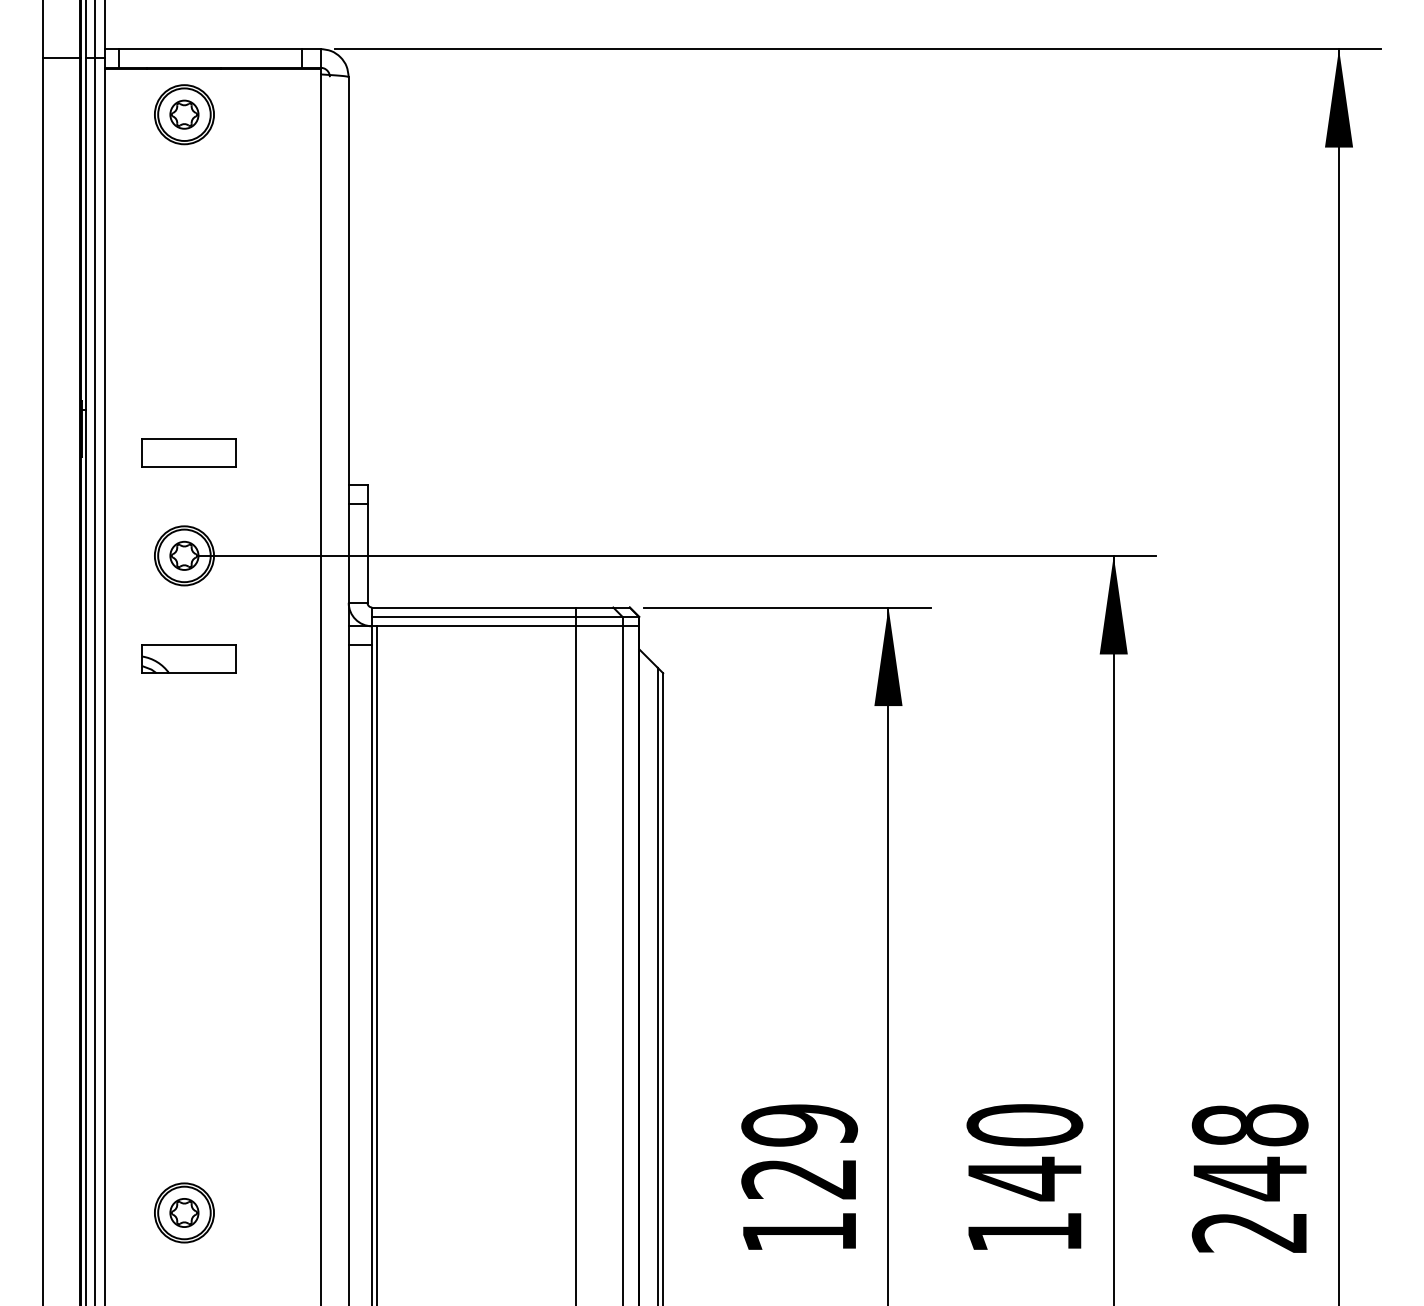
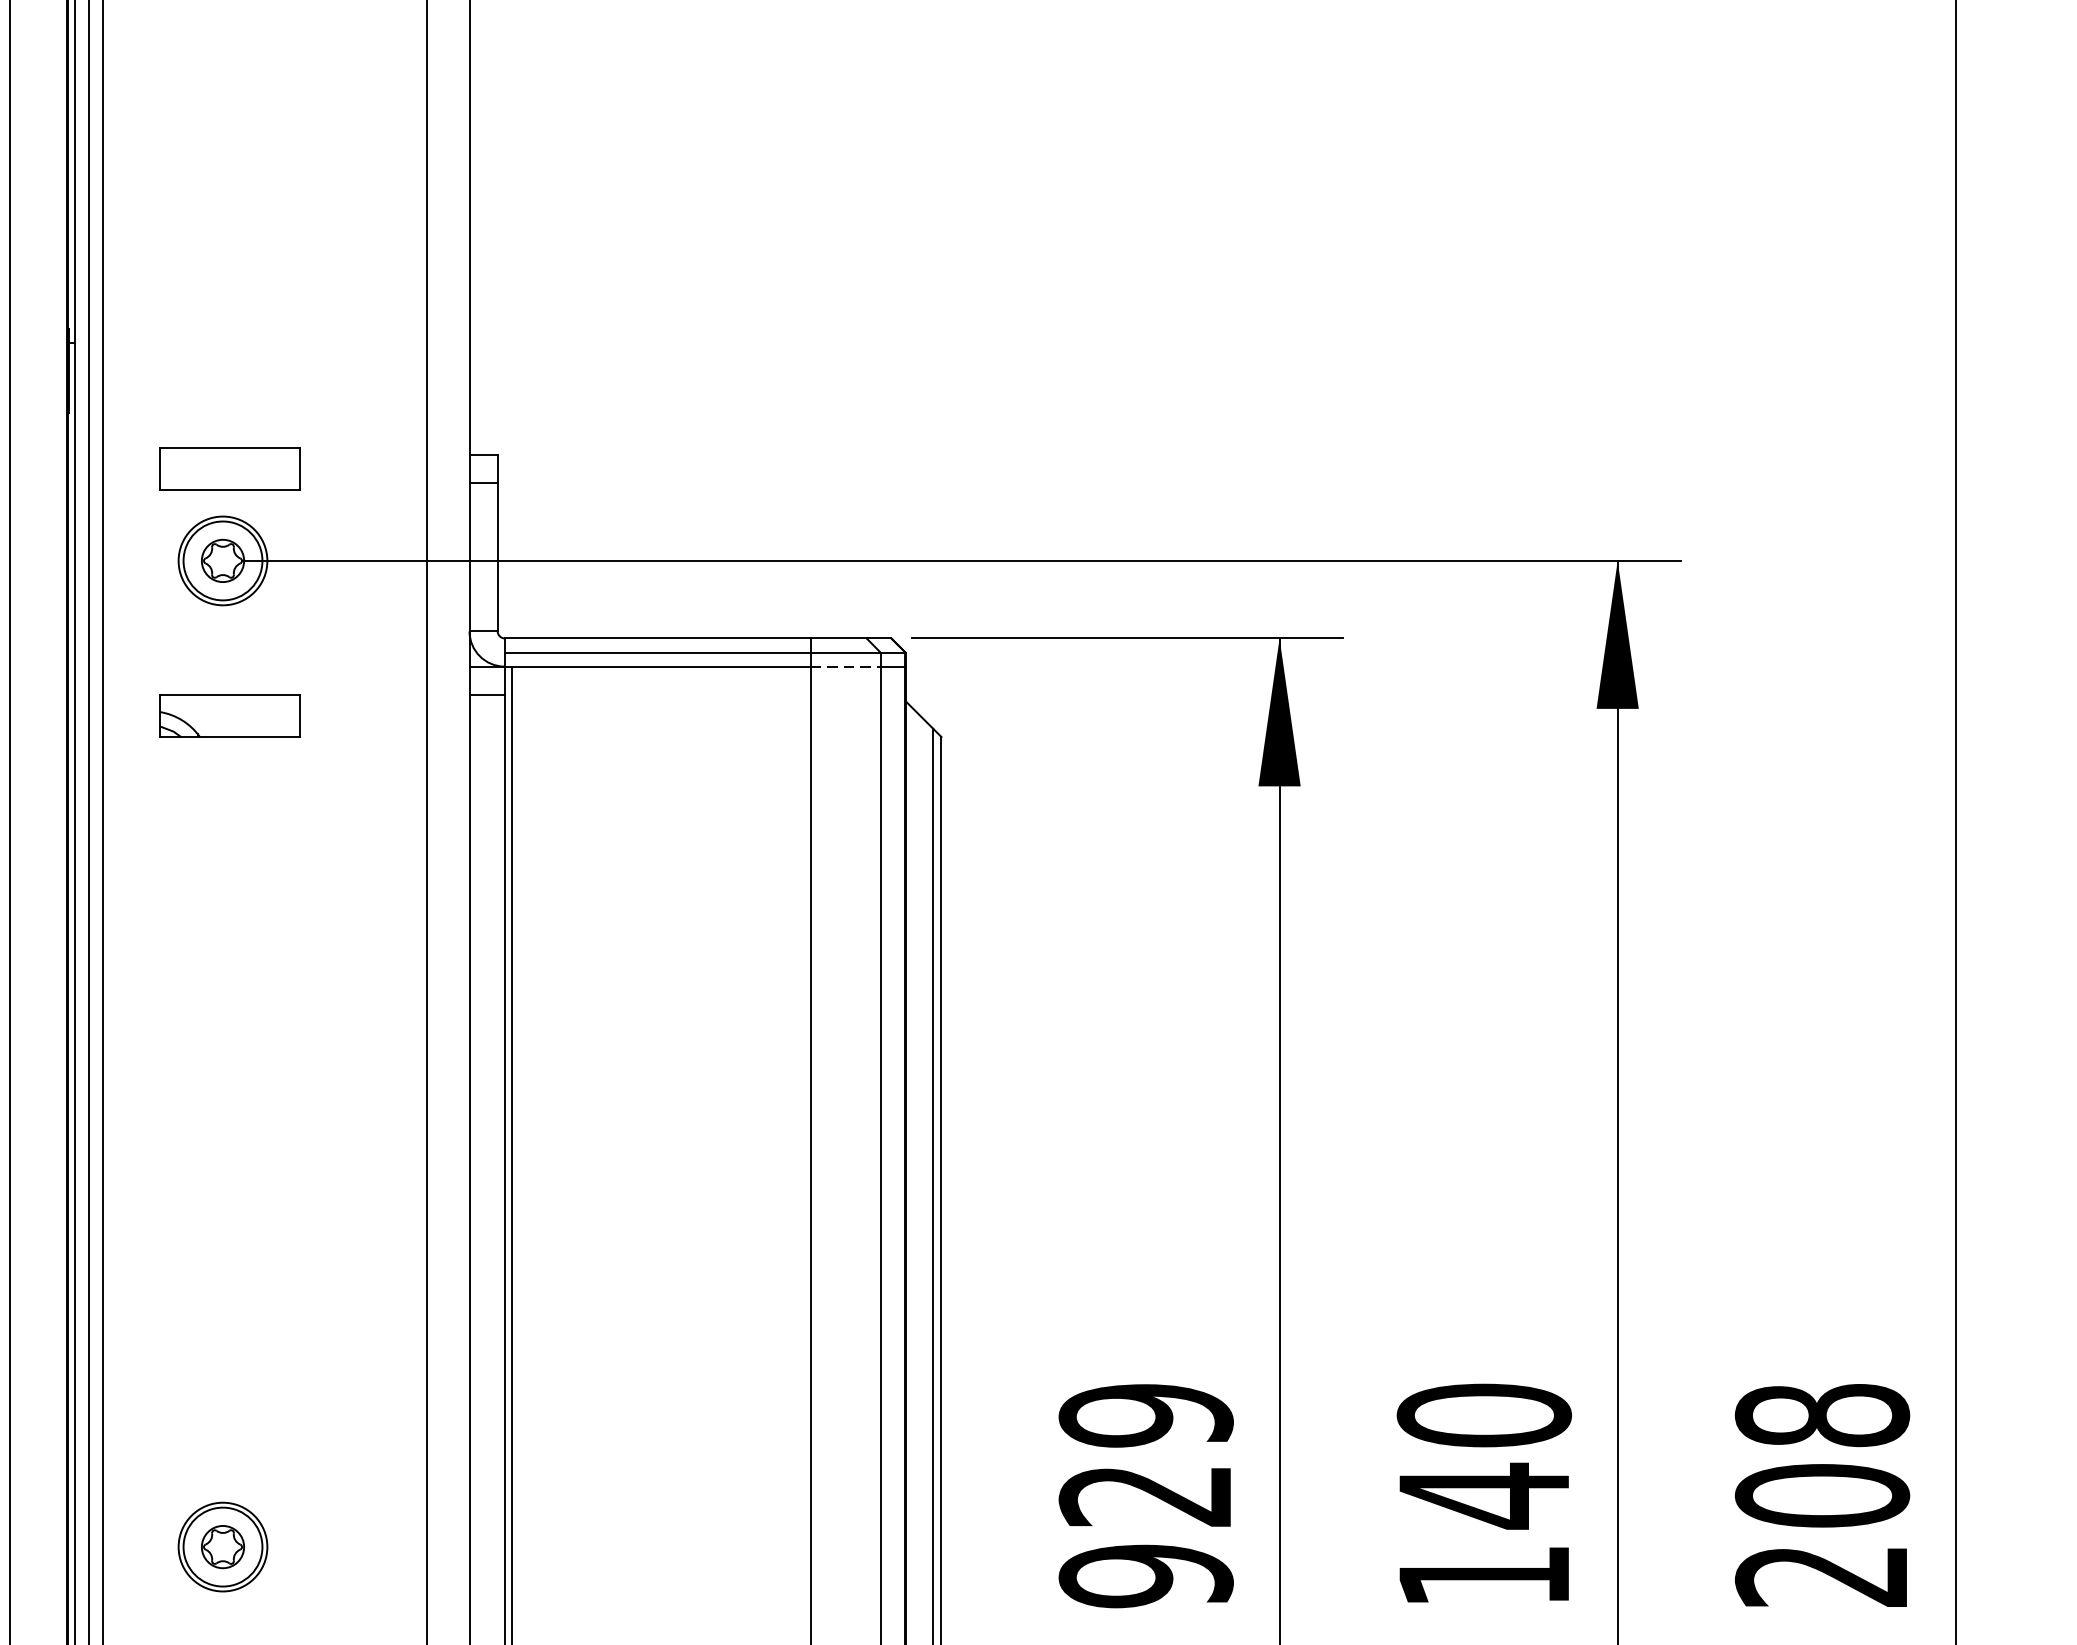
part: (188, 452) -> (229, 468), moved
line: (599, 626) -> (845, 666), solid -> dashed
text: (1249, 1178) -> (1821, 1495), 248 -> 208
text: (799, 1232) -> (1146, 1576), 129 -> 929

